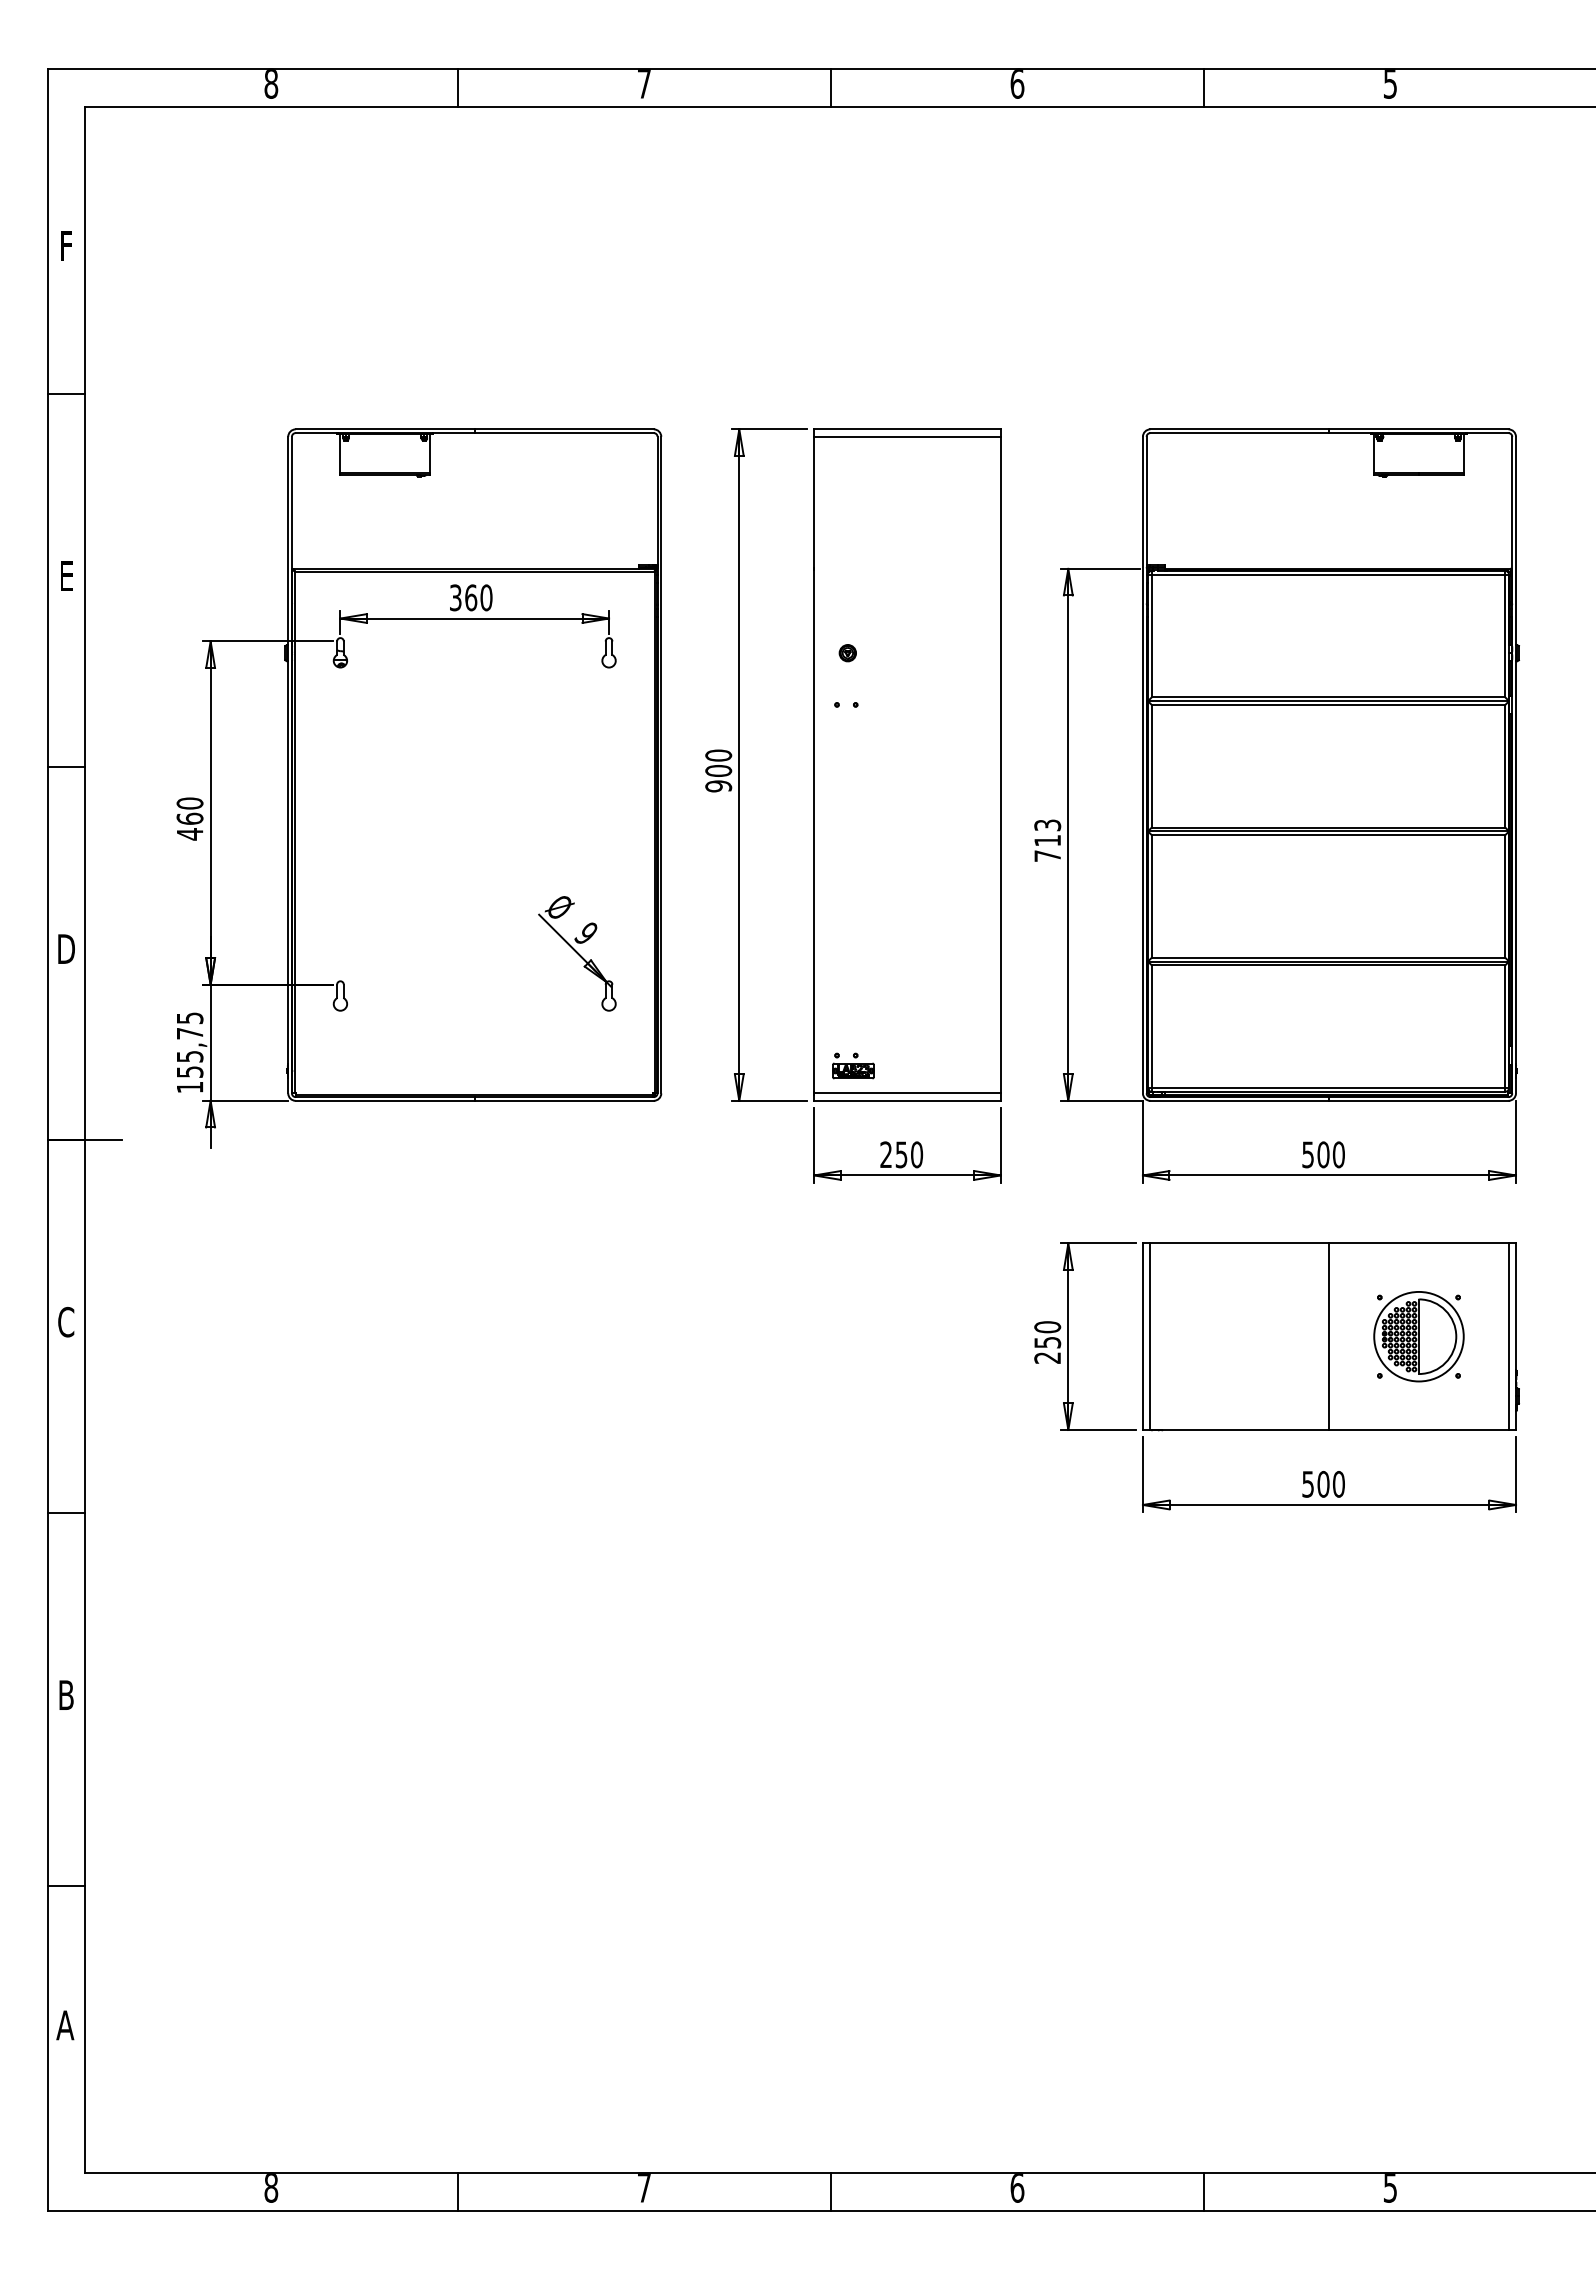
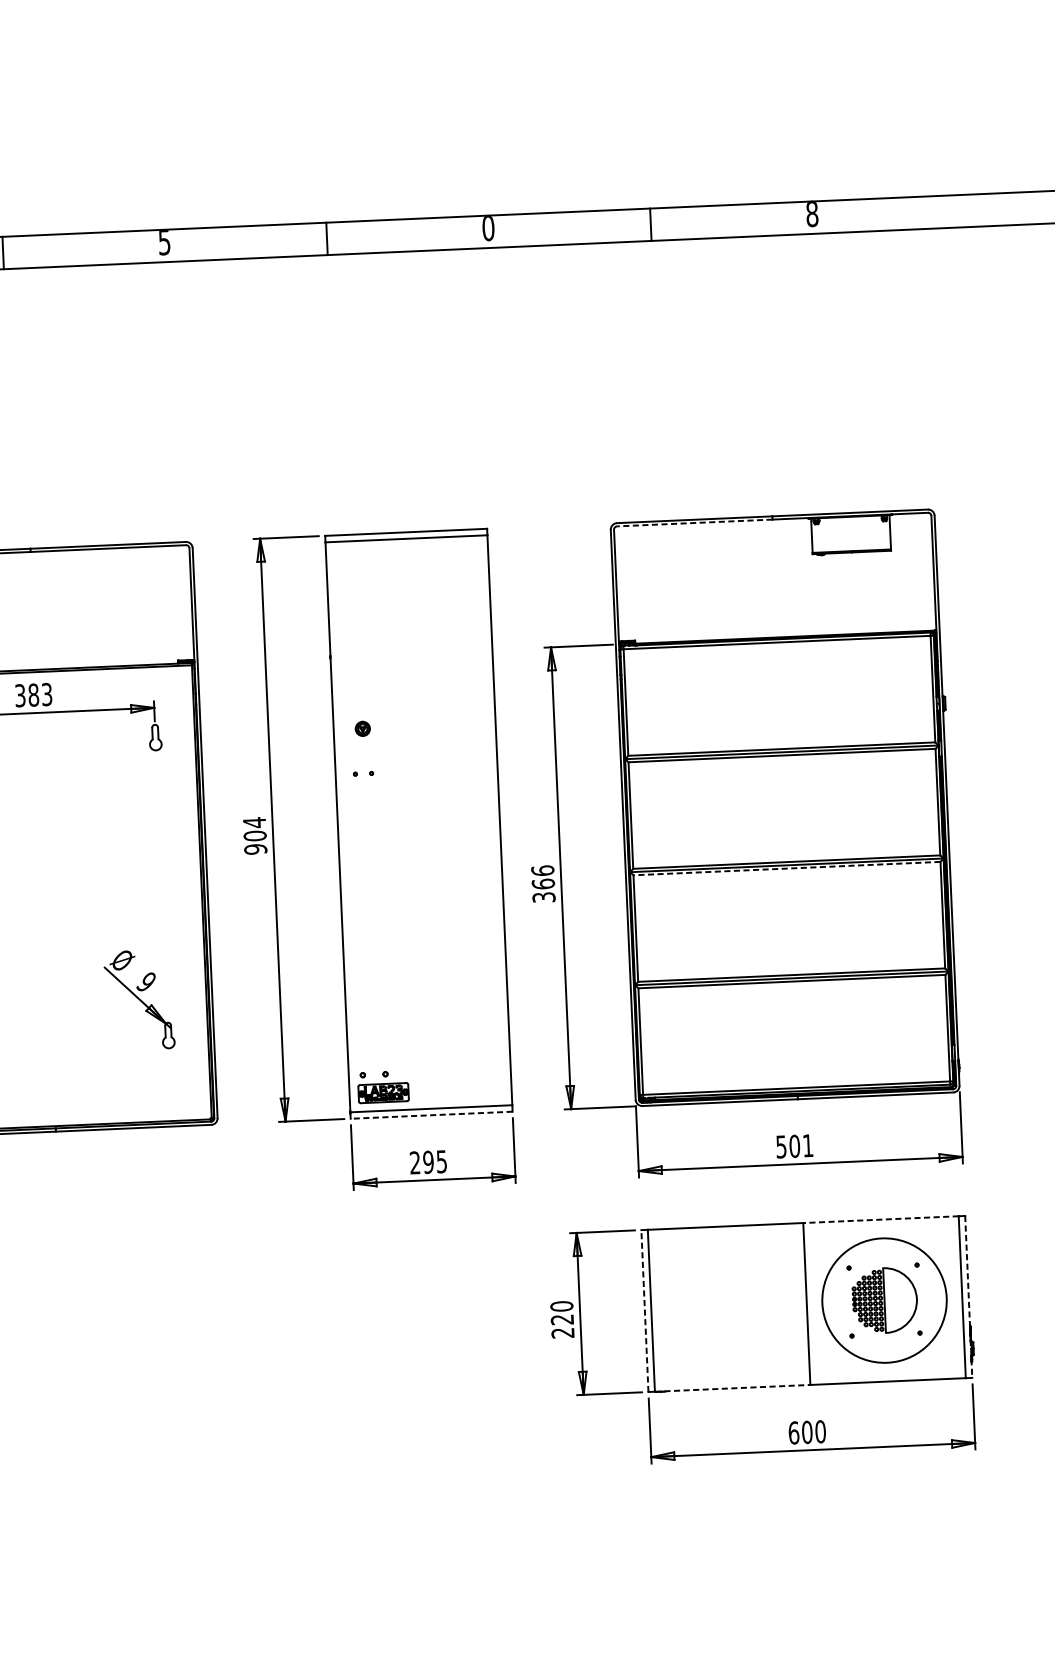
text: (643, 84) -> (163, 242), 7 -> 5
text: (1017, 84) -> (488, 228), 6 -> 0
text: (1390, 84) -> (812, 214), 5 -> 8
line: (1239, 433) -> (694, 523), solid -> dashed
text: (478, 597) -> (40, 694), 360 -> 383
text: (718, 755) -> (254, 822), 900 -> 904
line: (1328, 835) -> (787, 868), solid -> dashed
text: (1047, 840) -> (543, 883), 713 -> 366
part: (853, 1065) -> (383, 1086), size x1.4
line: (907, 1100) -> (431, 1114), solid -> dashed
text: (909, 1154) -> (435, 1161), 250 -> 295
text: (1338, 1154) -> (807, 1145), 500 -> 501
line: (1418, 1243) -> (880, 1219), solid -> dashed
line: (1142, 1336) -> (644, 1310), solid -> dashed
circle: (1418, 1336) -> (884, 1300), size x1.6
line: (1515, 1337) -> (968, 1297), solid -> dashed
text: (1047, 1342) -> (562, 1319), 250 -> 220
line: (1239, 1429) -> (732, 1387), solid -> dashed
text: (1308, 1483) -> (794, 1432), 500 -> 600

